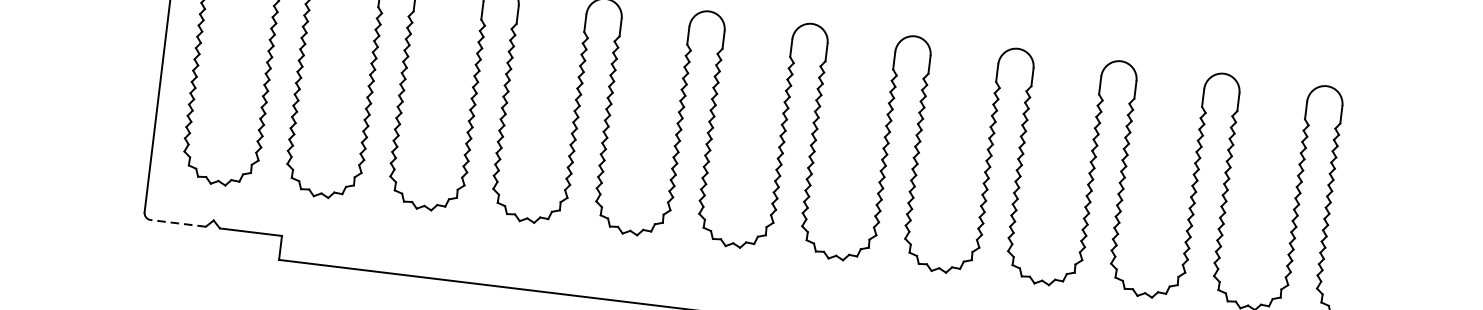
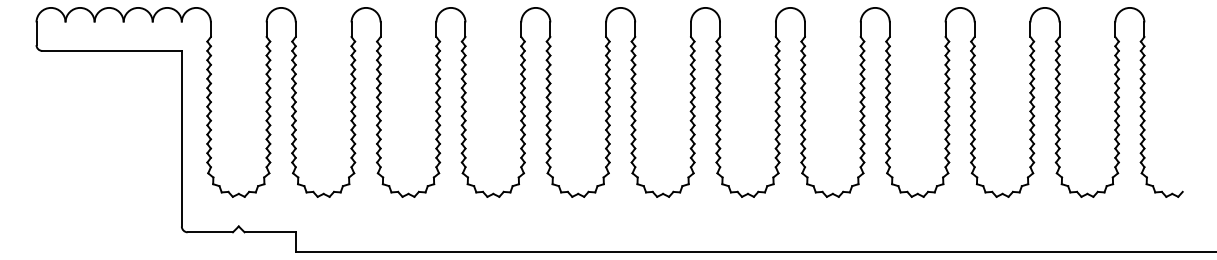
line: (178, 223) -> (210, 232), dashed -> solid

